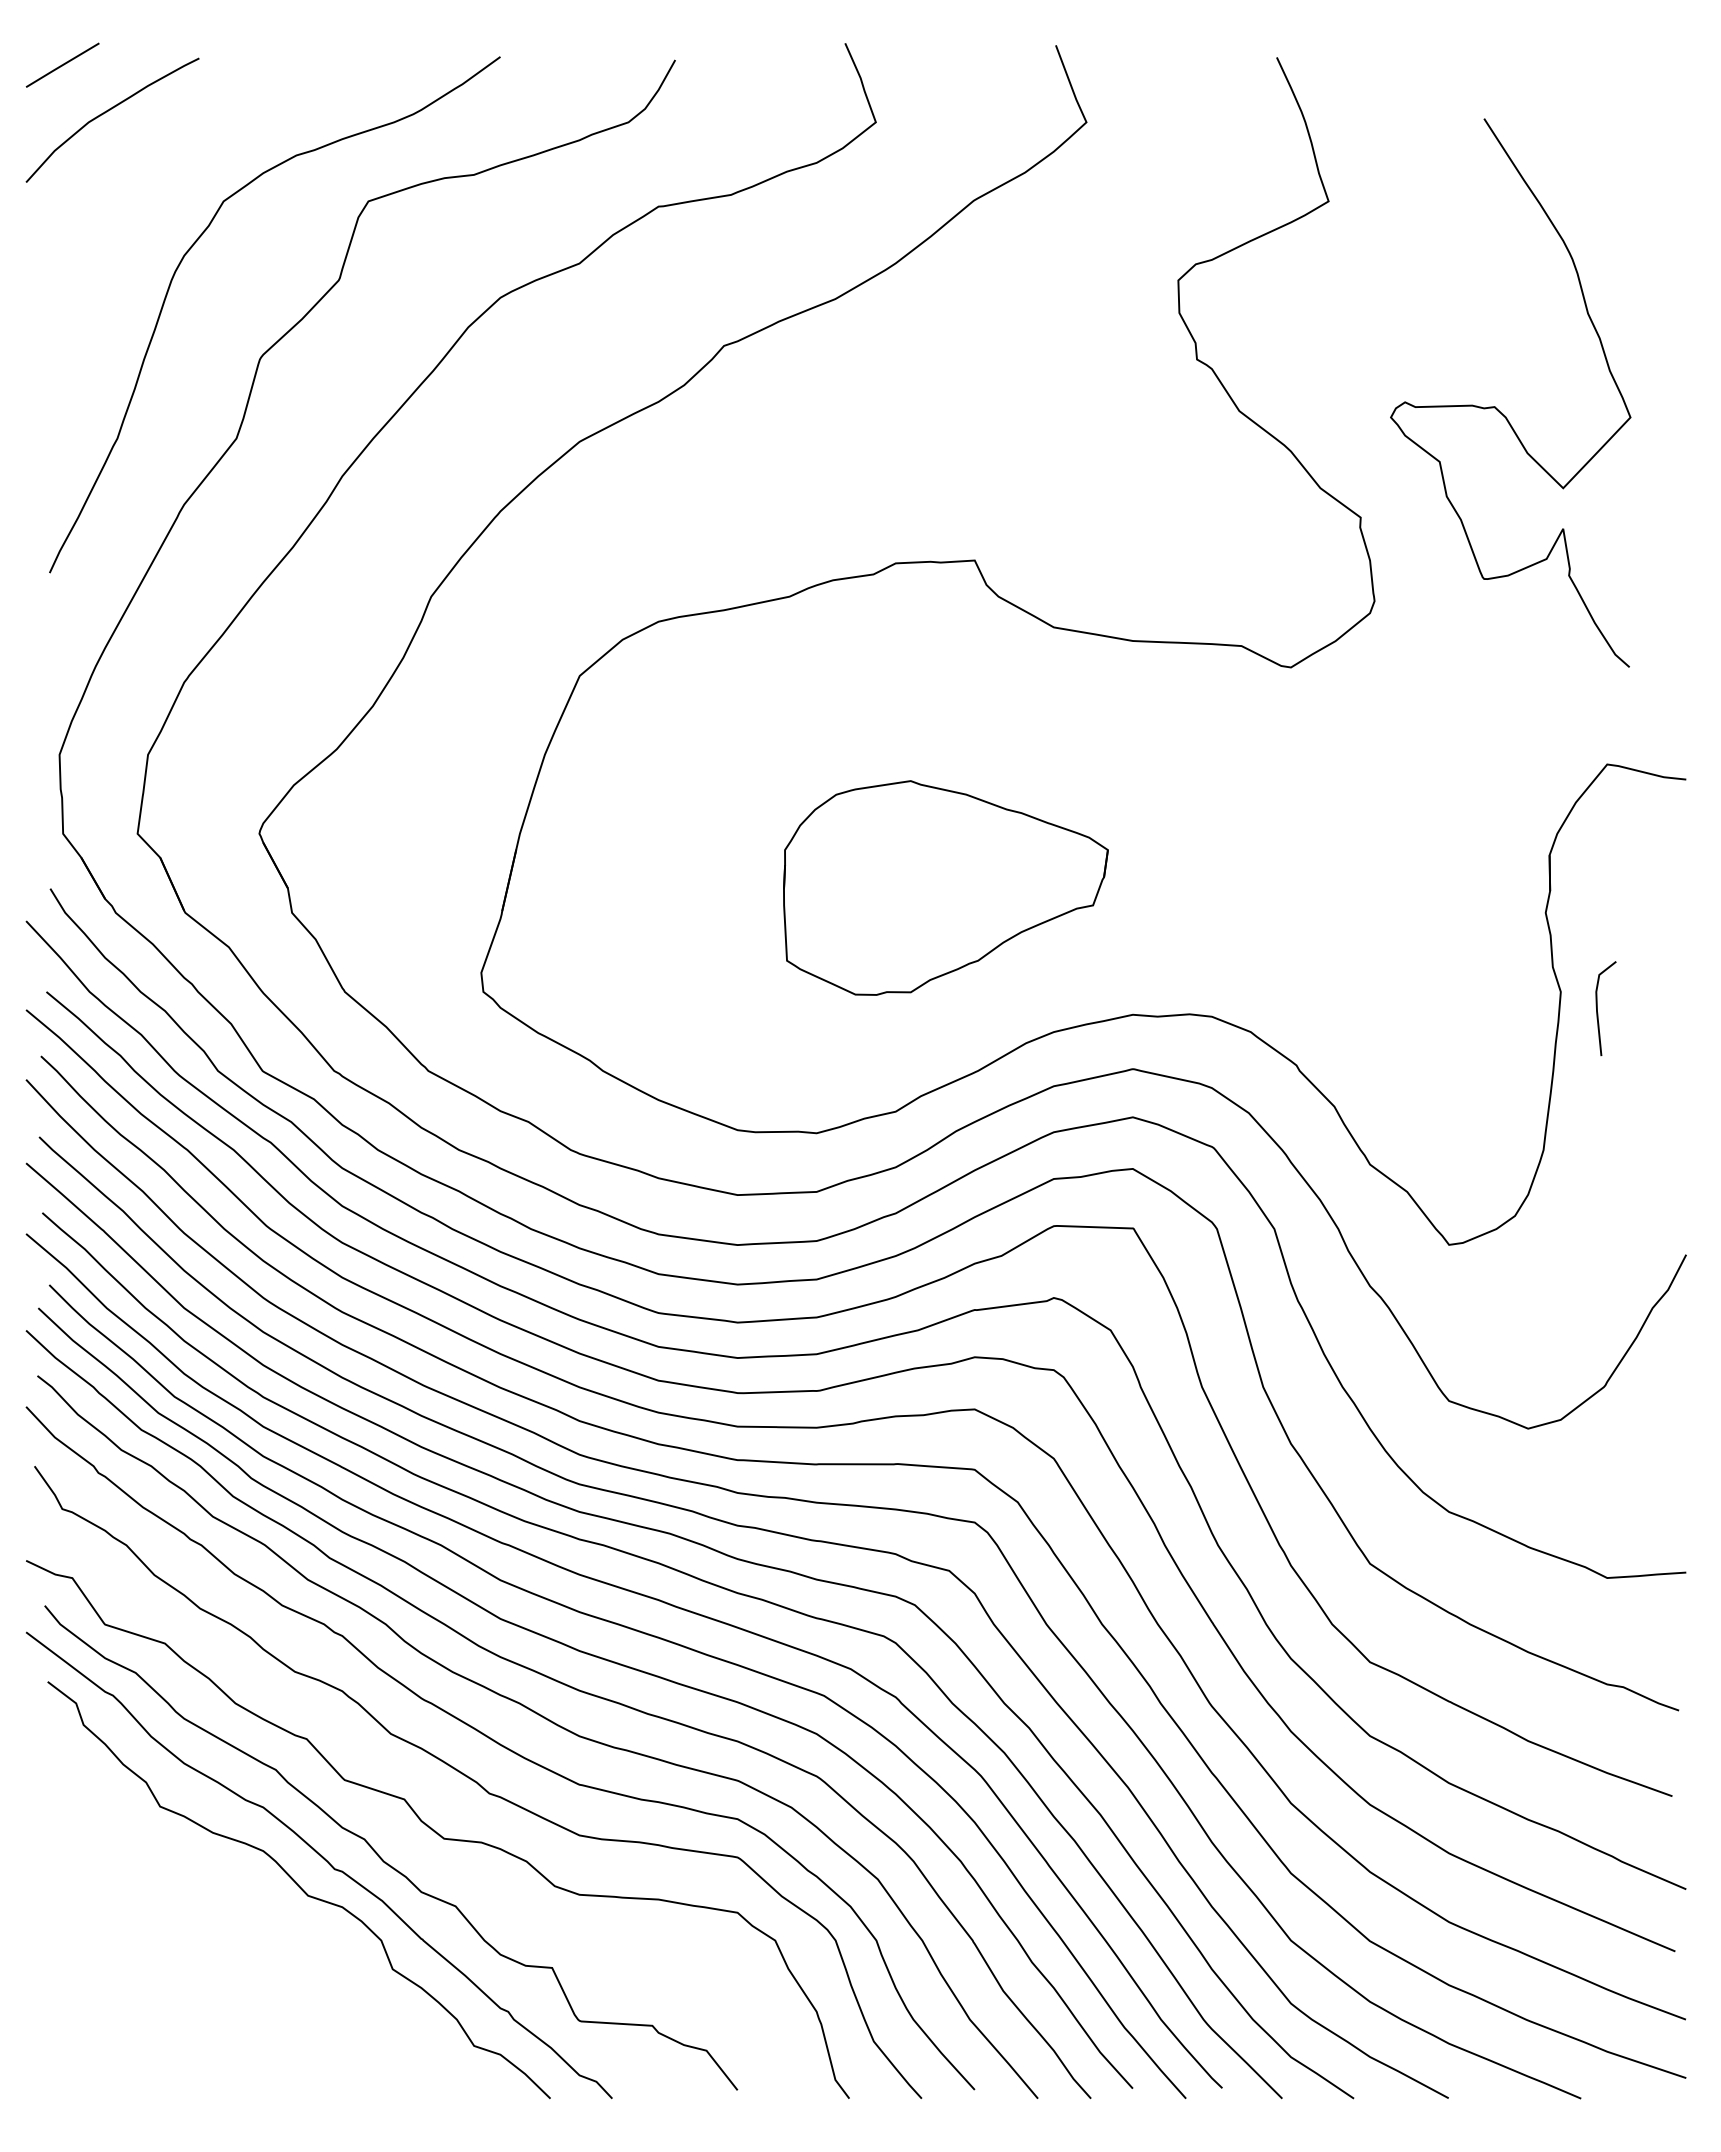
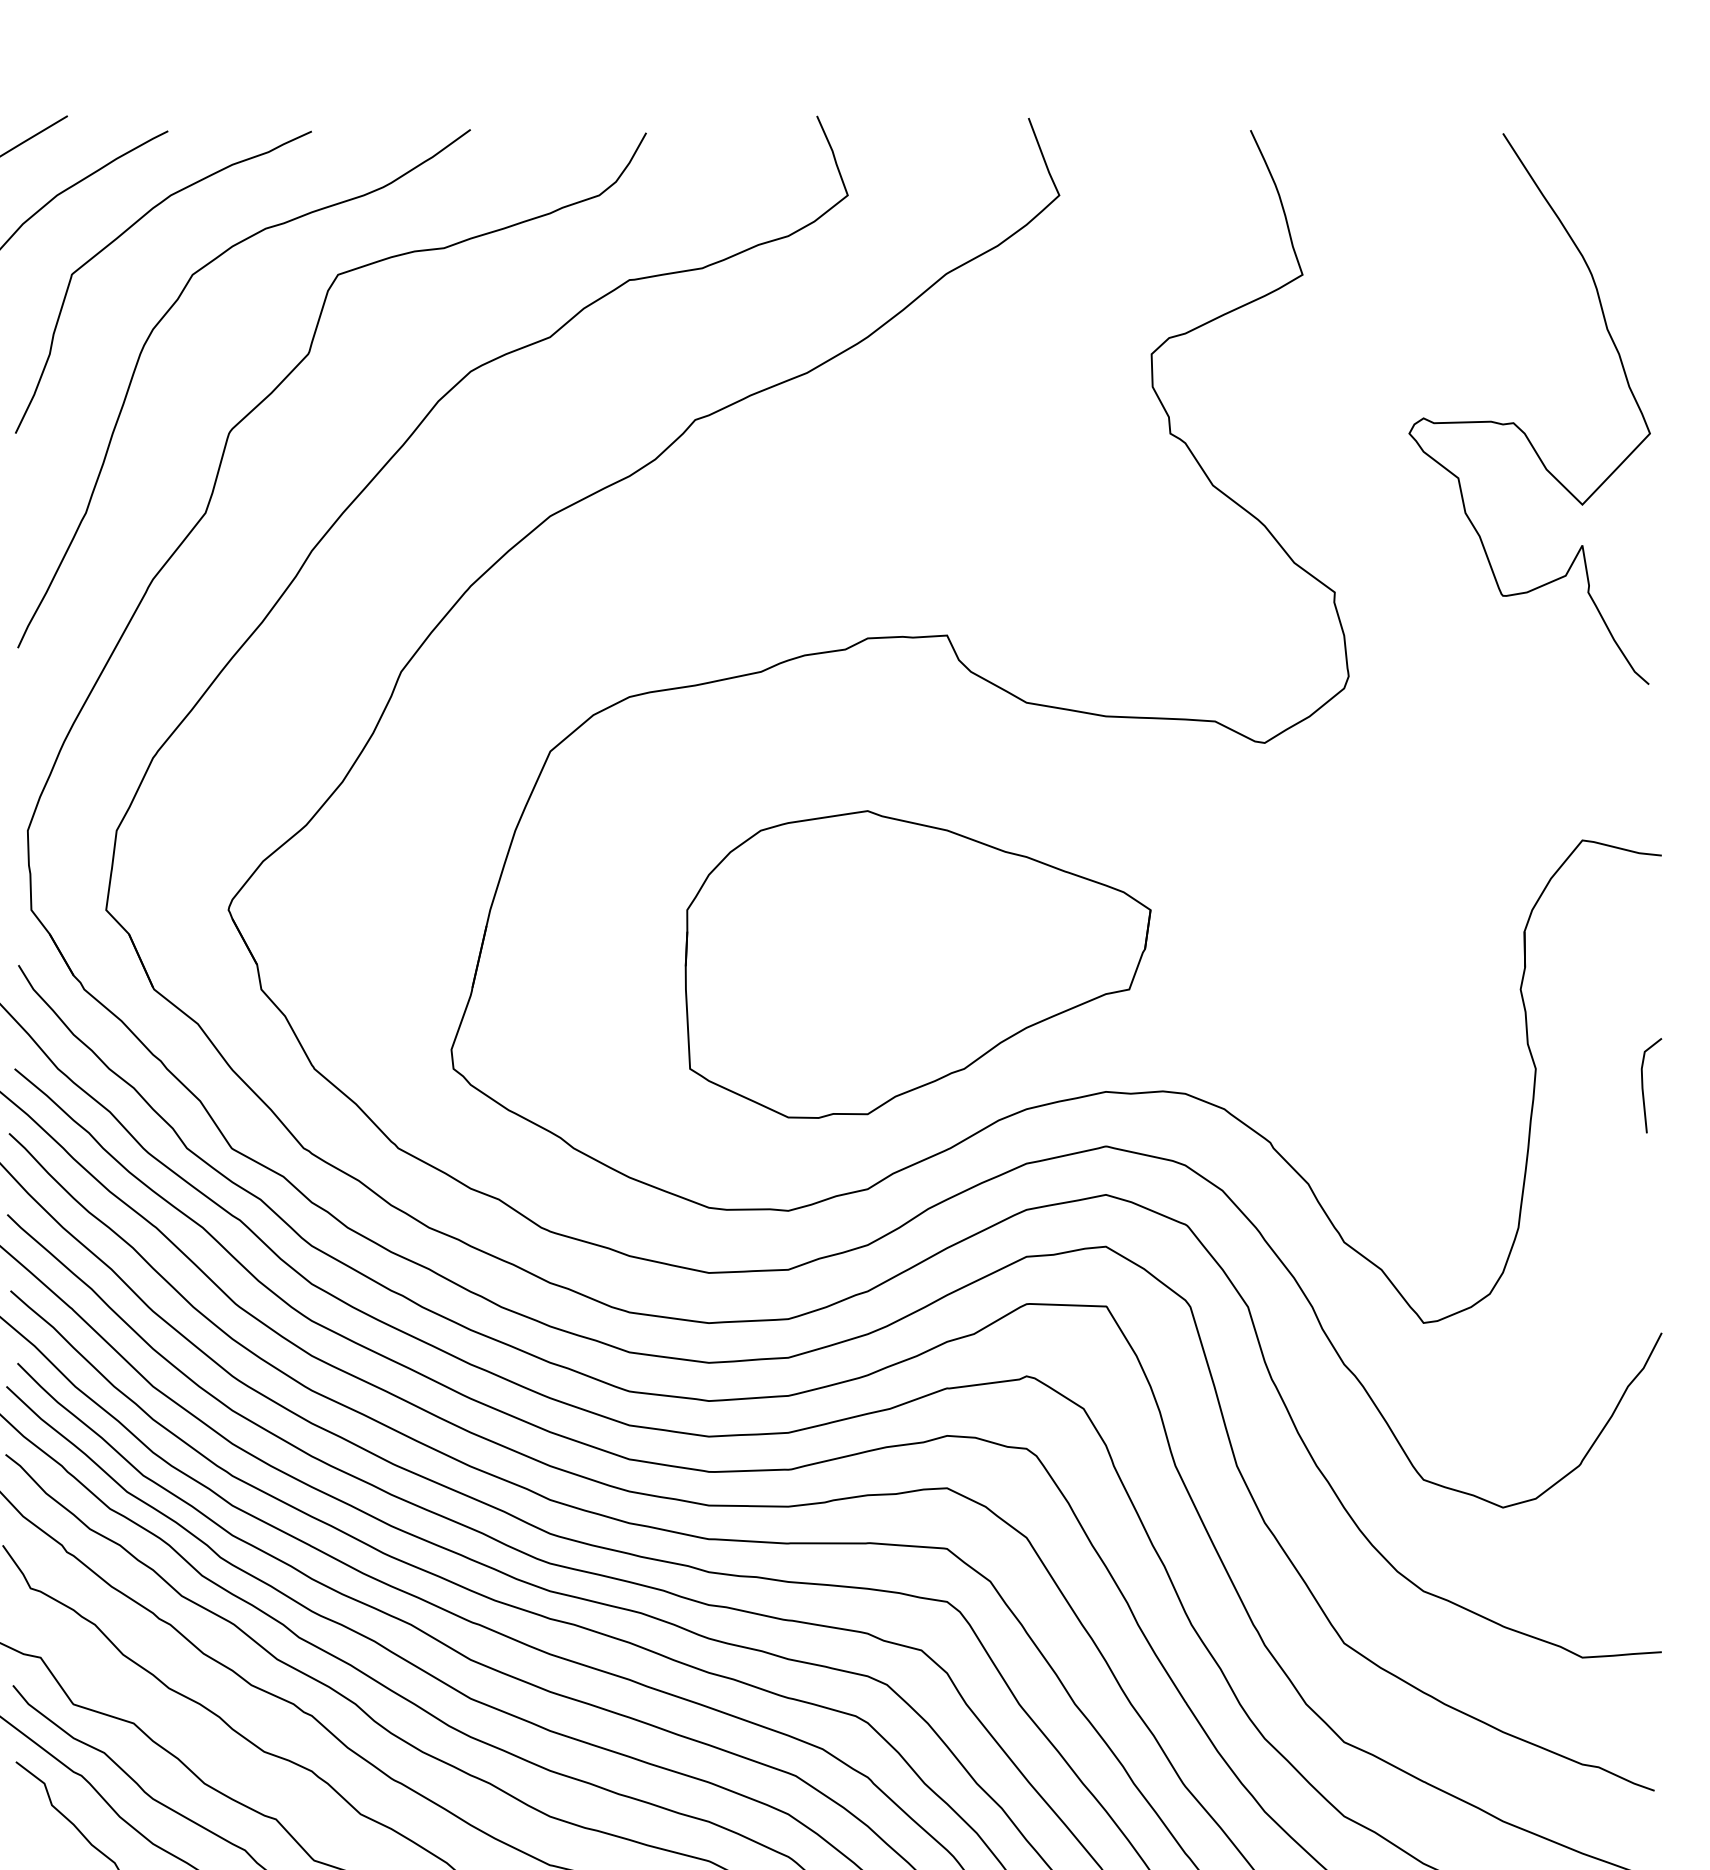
curve: (153, 162) -> (122, 235), added
curve: (1495, 406) -> (1514, 422), moved
part: (945, 887) -> (917, 963), size x1.43
line: (1597, 1008) -> (1642, 1085), moved

